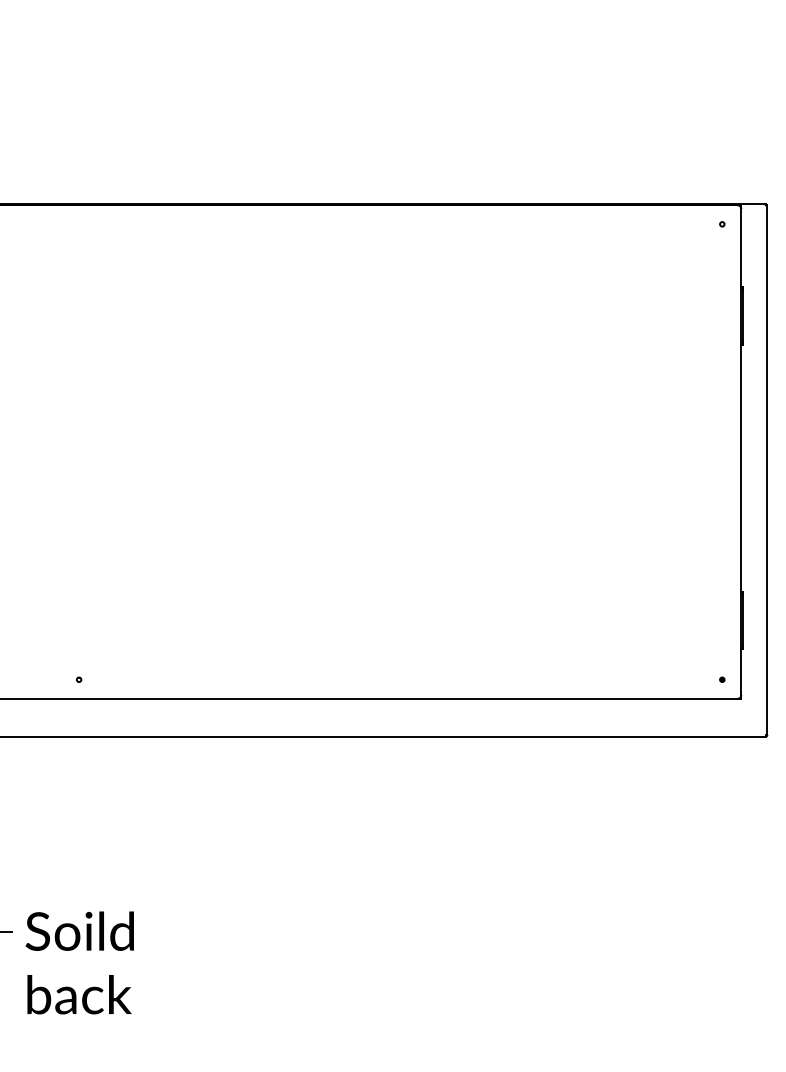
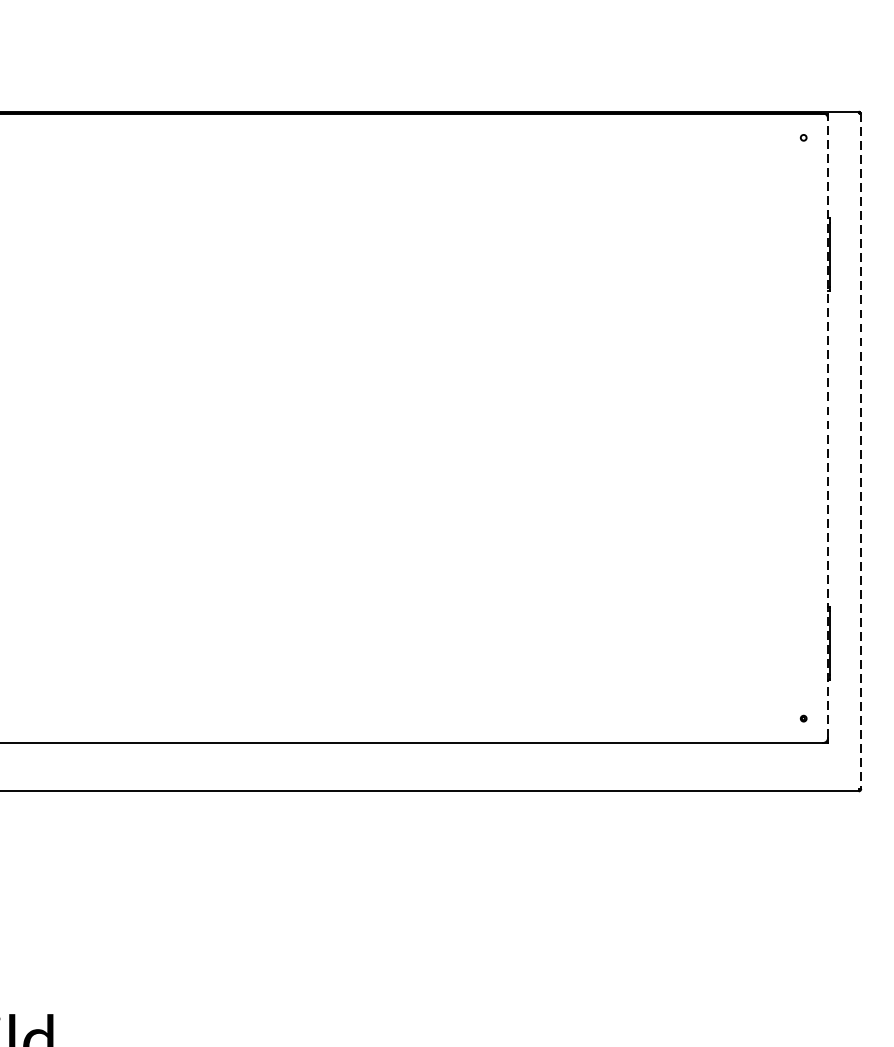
line: (741, 452) -> (828, 428), solid -> dashed
line: (767, 469) -> (861, 450), solid -> dashed

